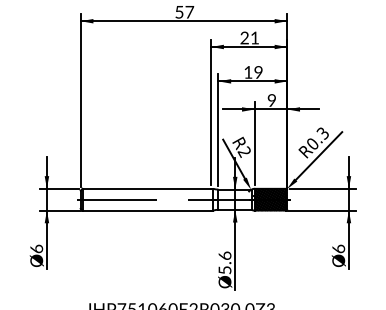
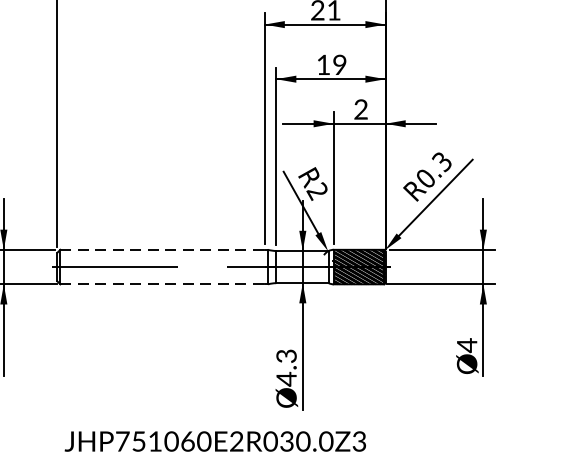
text: (271, 101) -> (360, 111), 9 -> 2
line: (147, 188) -> (163, 249), solid -> dashed
line: (147, 210) -> (163, 284), solid -> dashed
text: (338, 248) -> (466, 344), 6 -> 4
text: (224, 263) -> (285, 368), 5.6 -> 4.3

